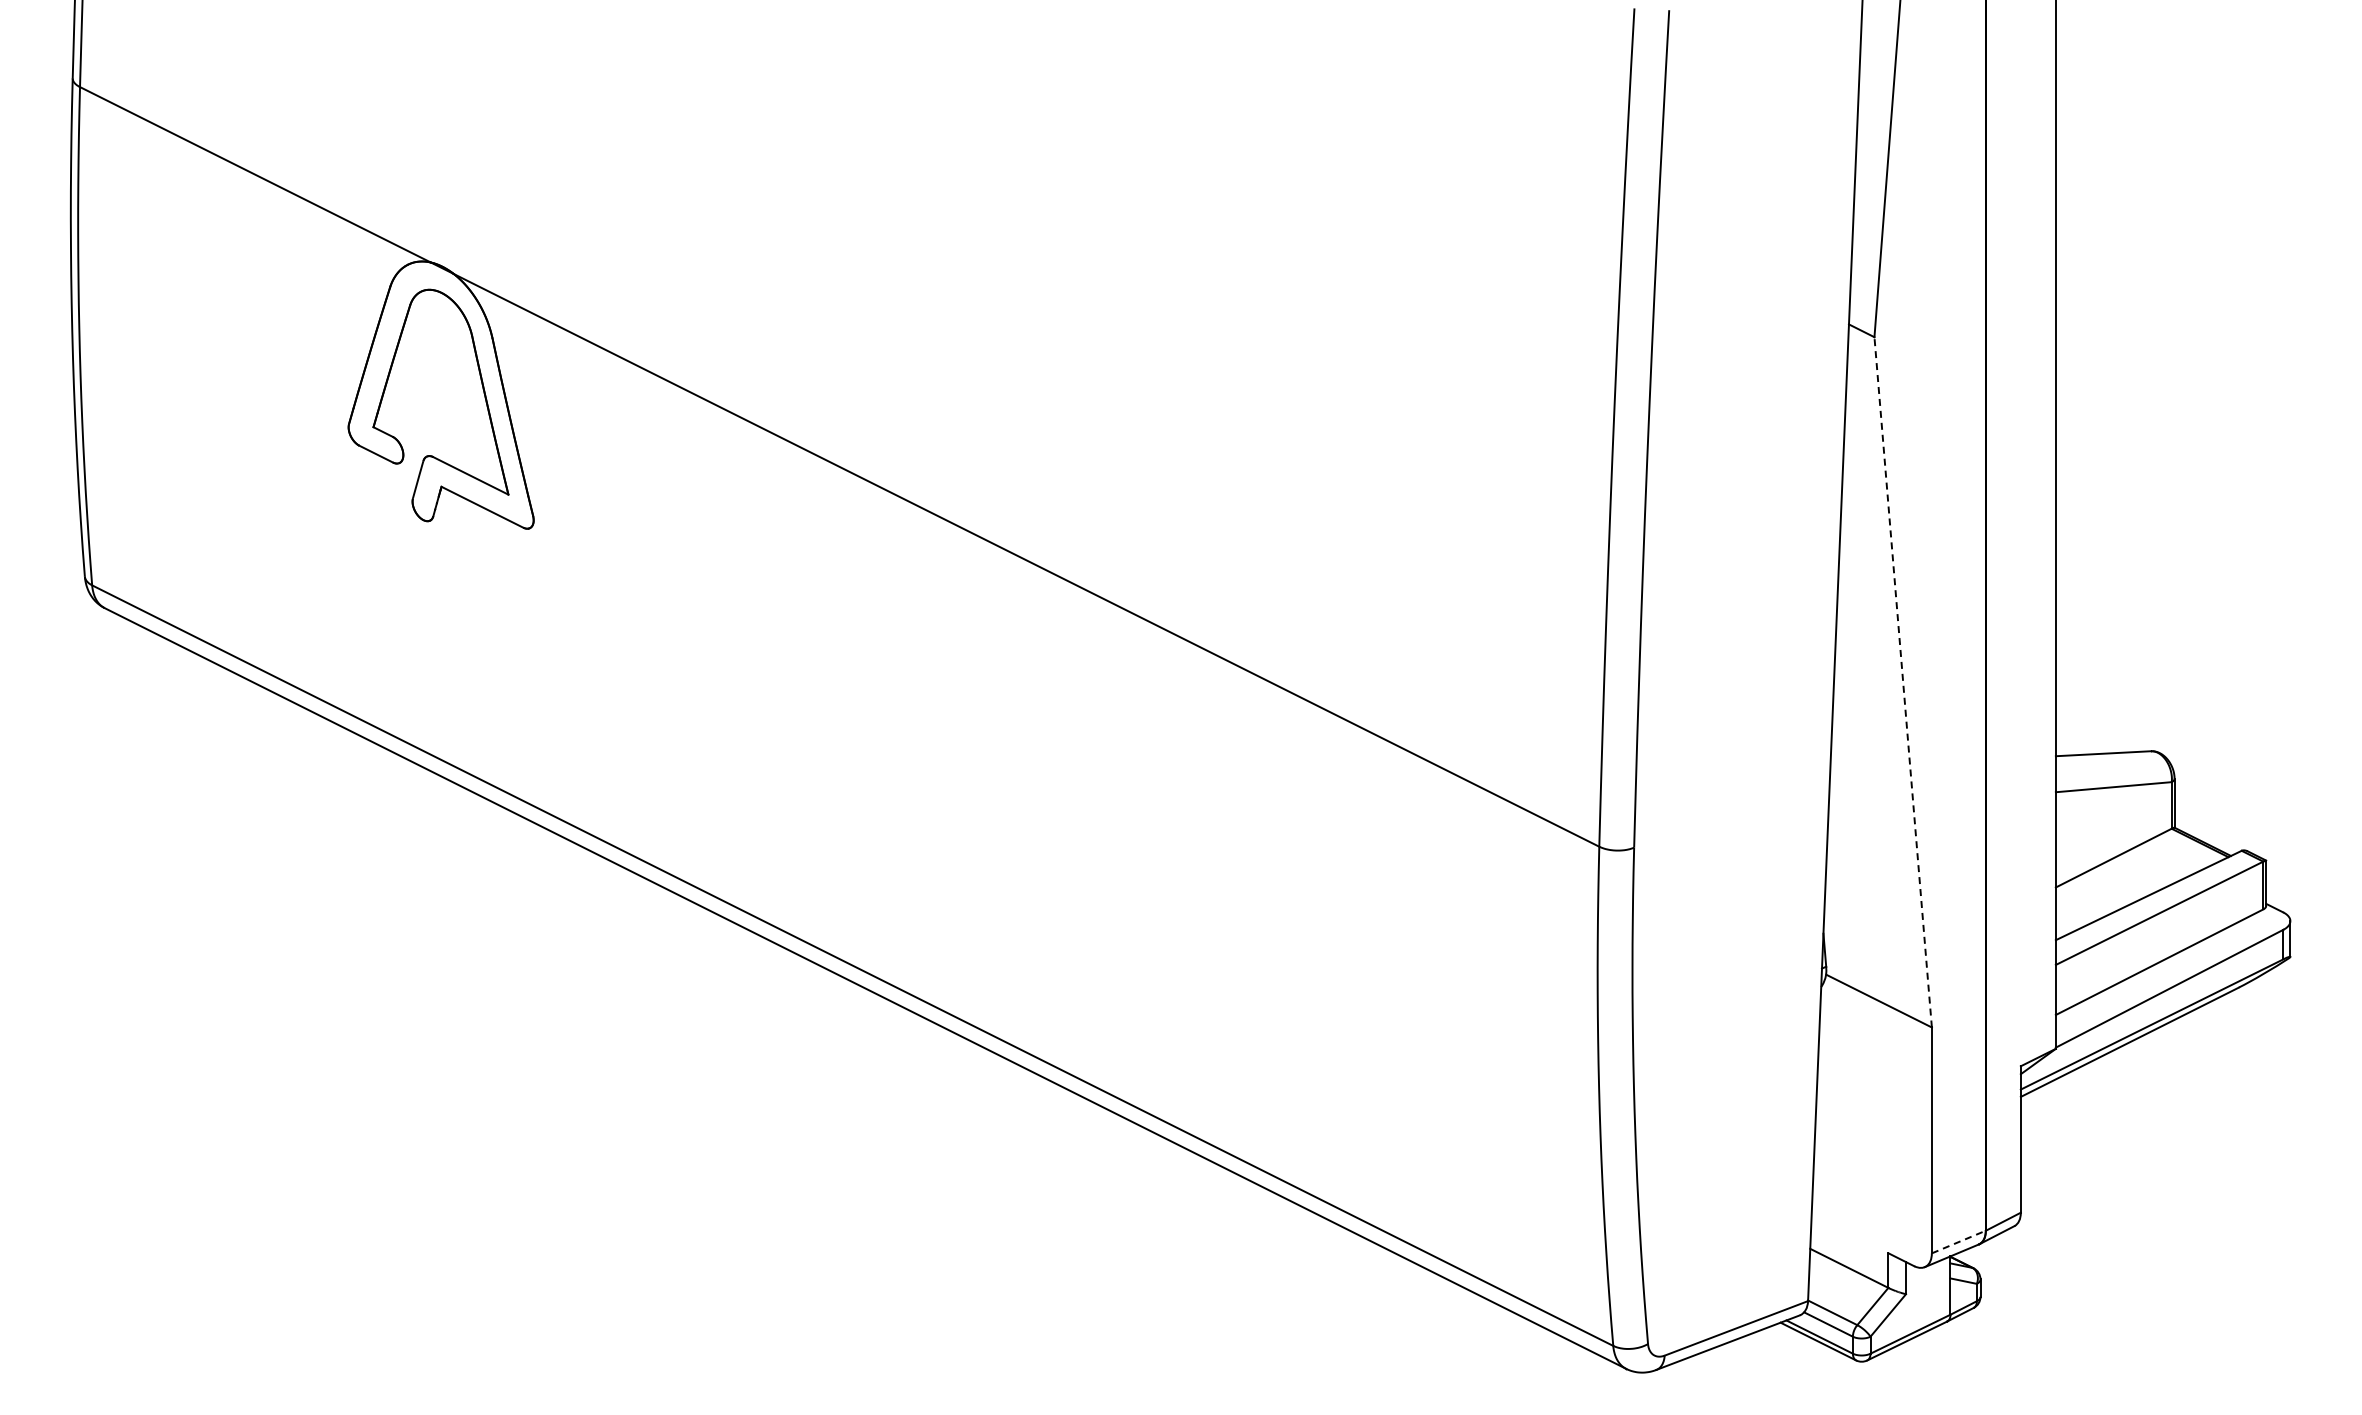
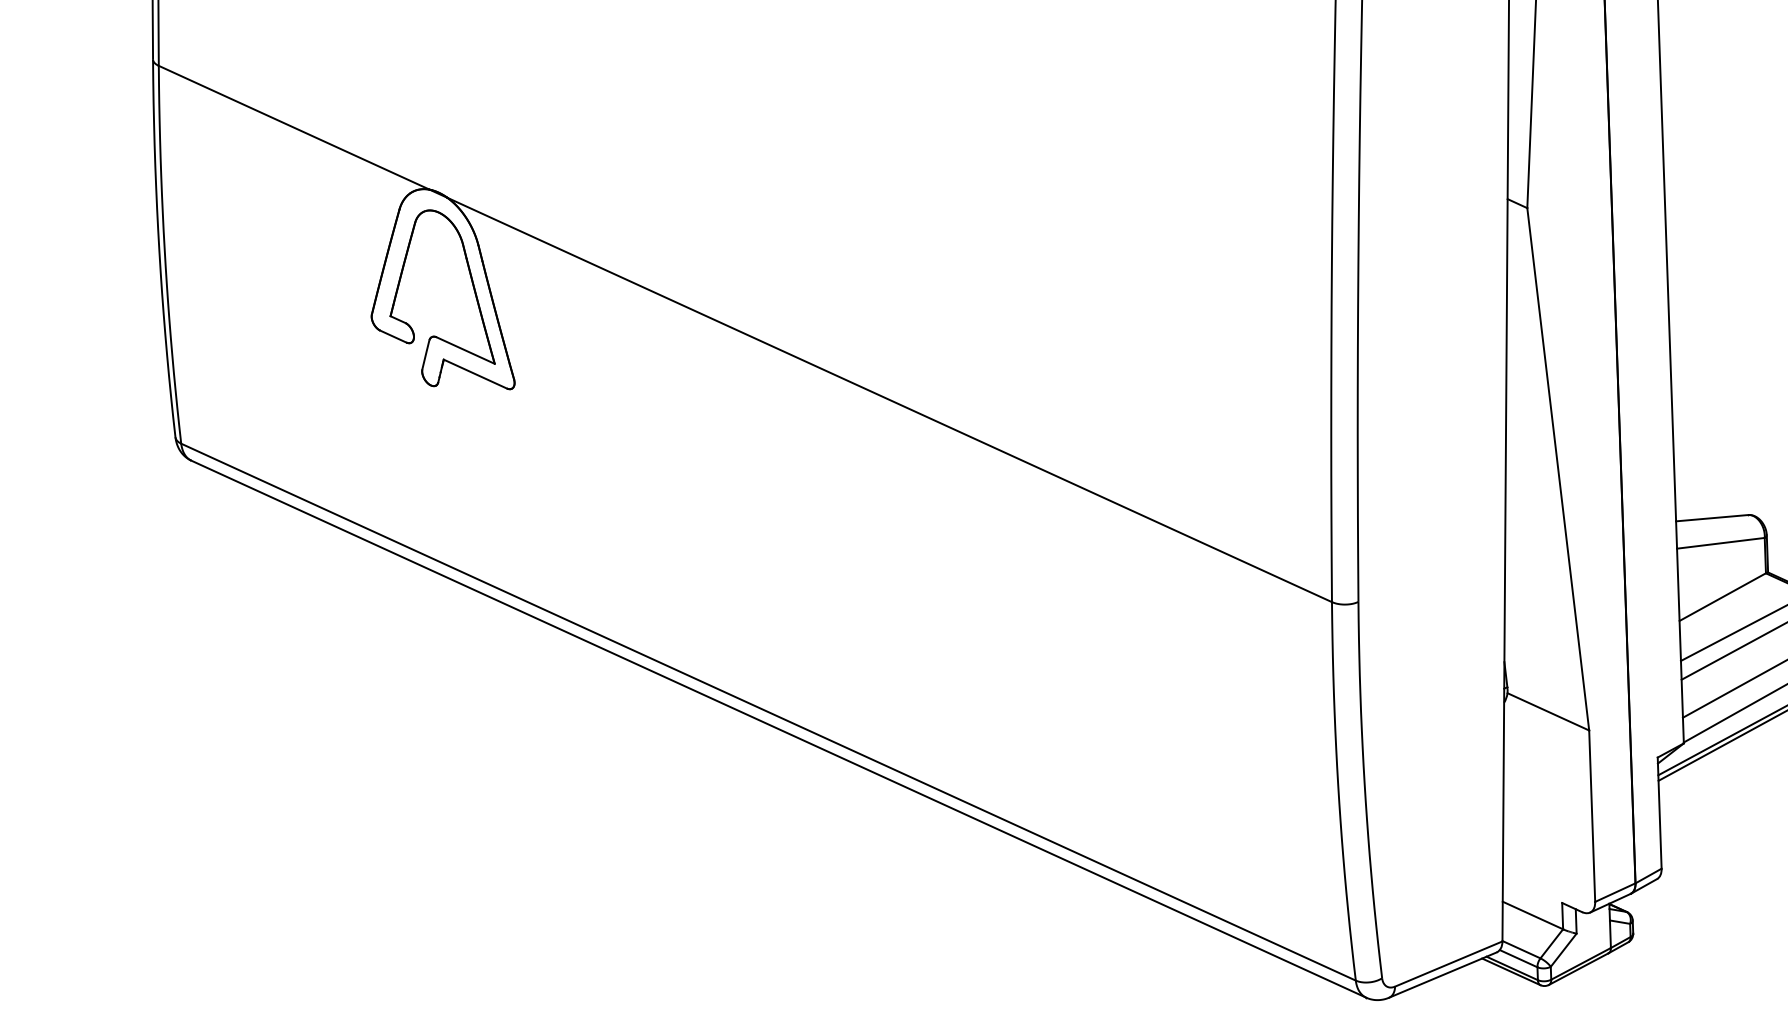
line: (1903, 681) -> (1558, 468), dashed -> solid
line: (1959, 1241) -> (1615, 892), dashed -> solid

